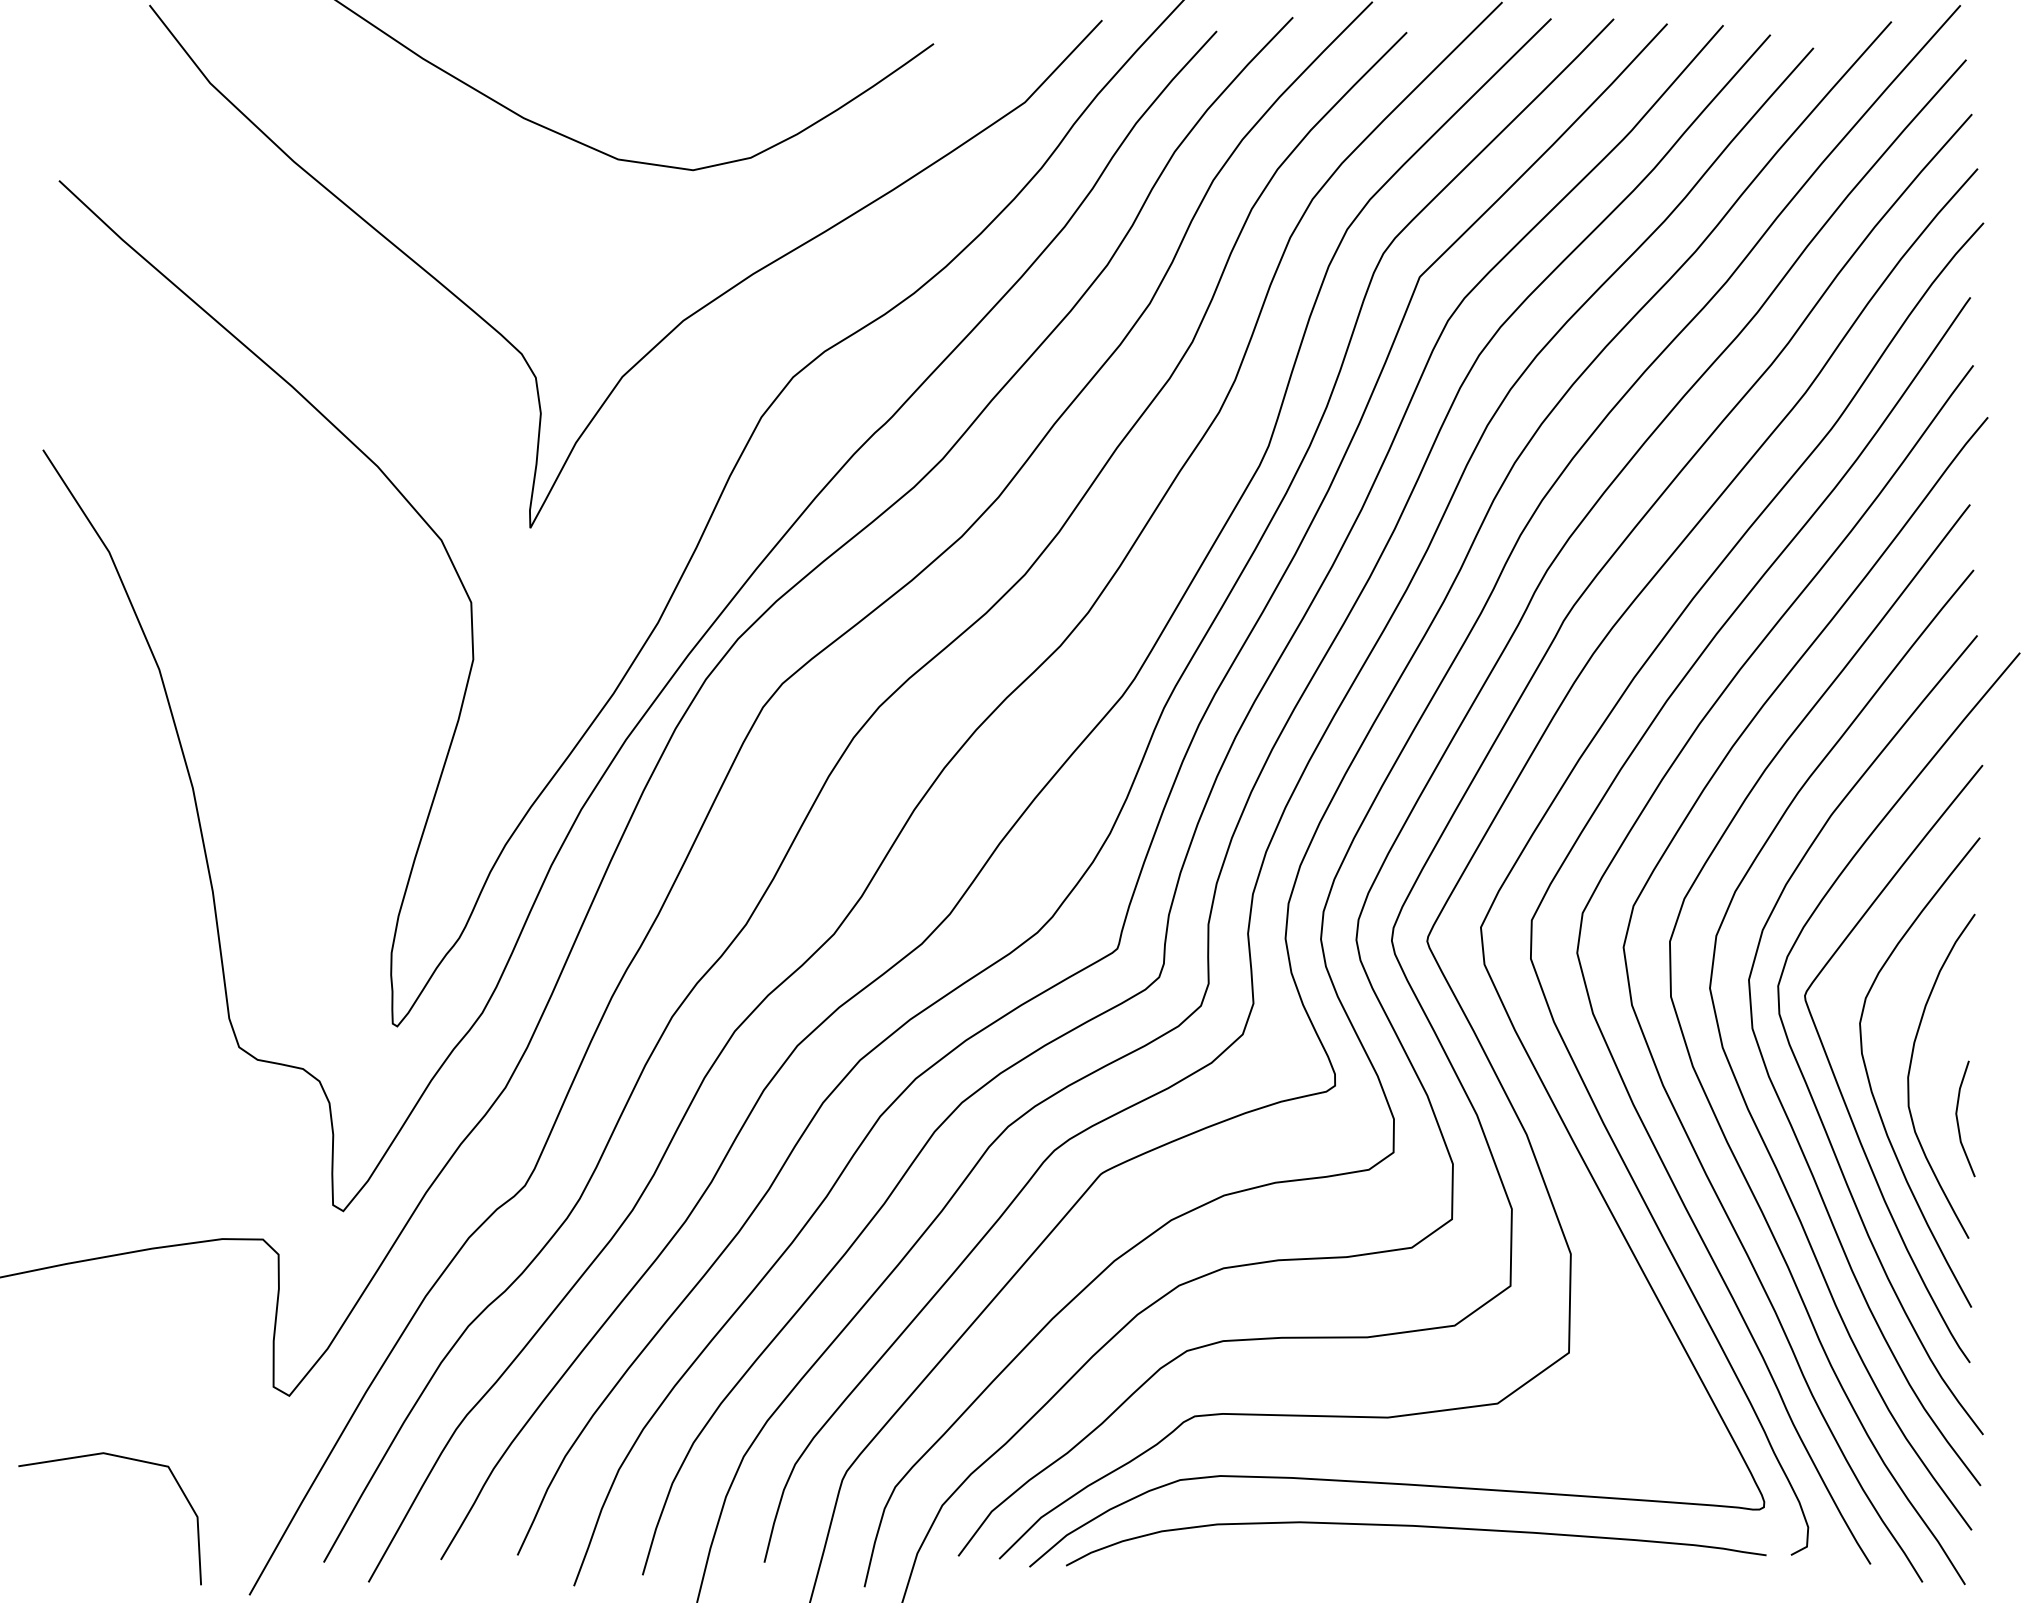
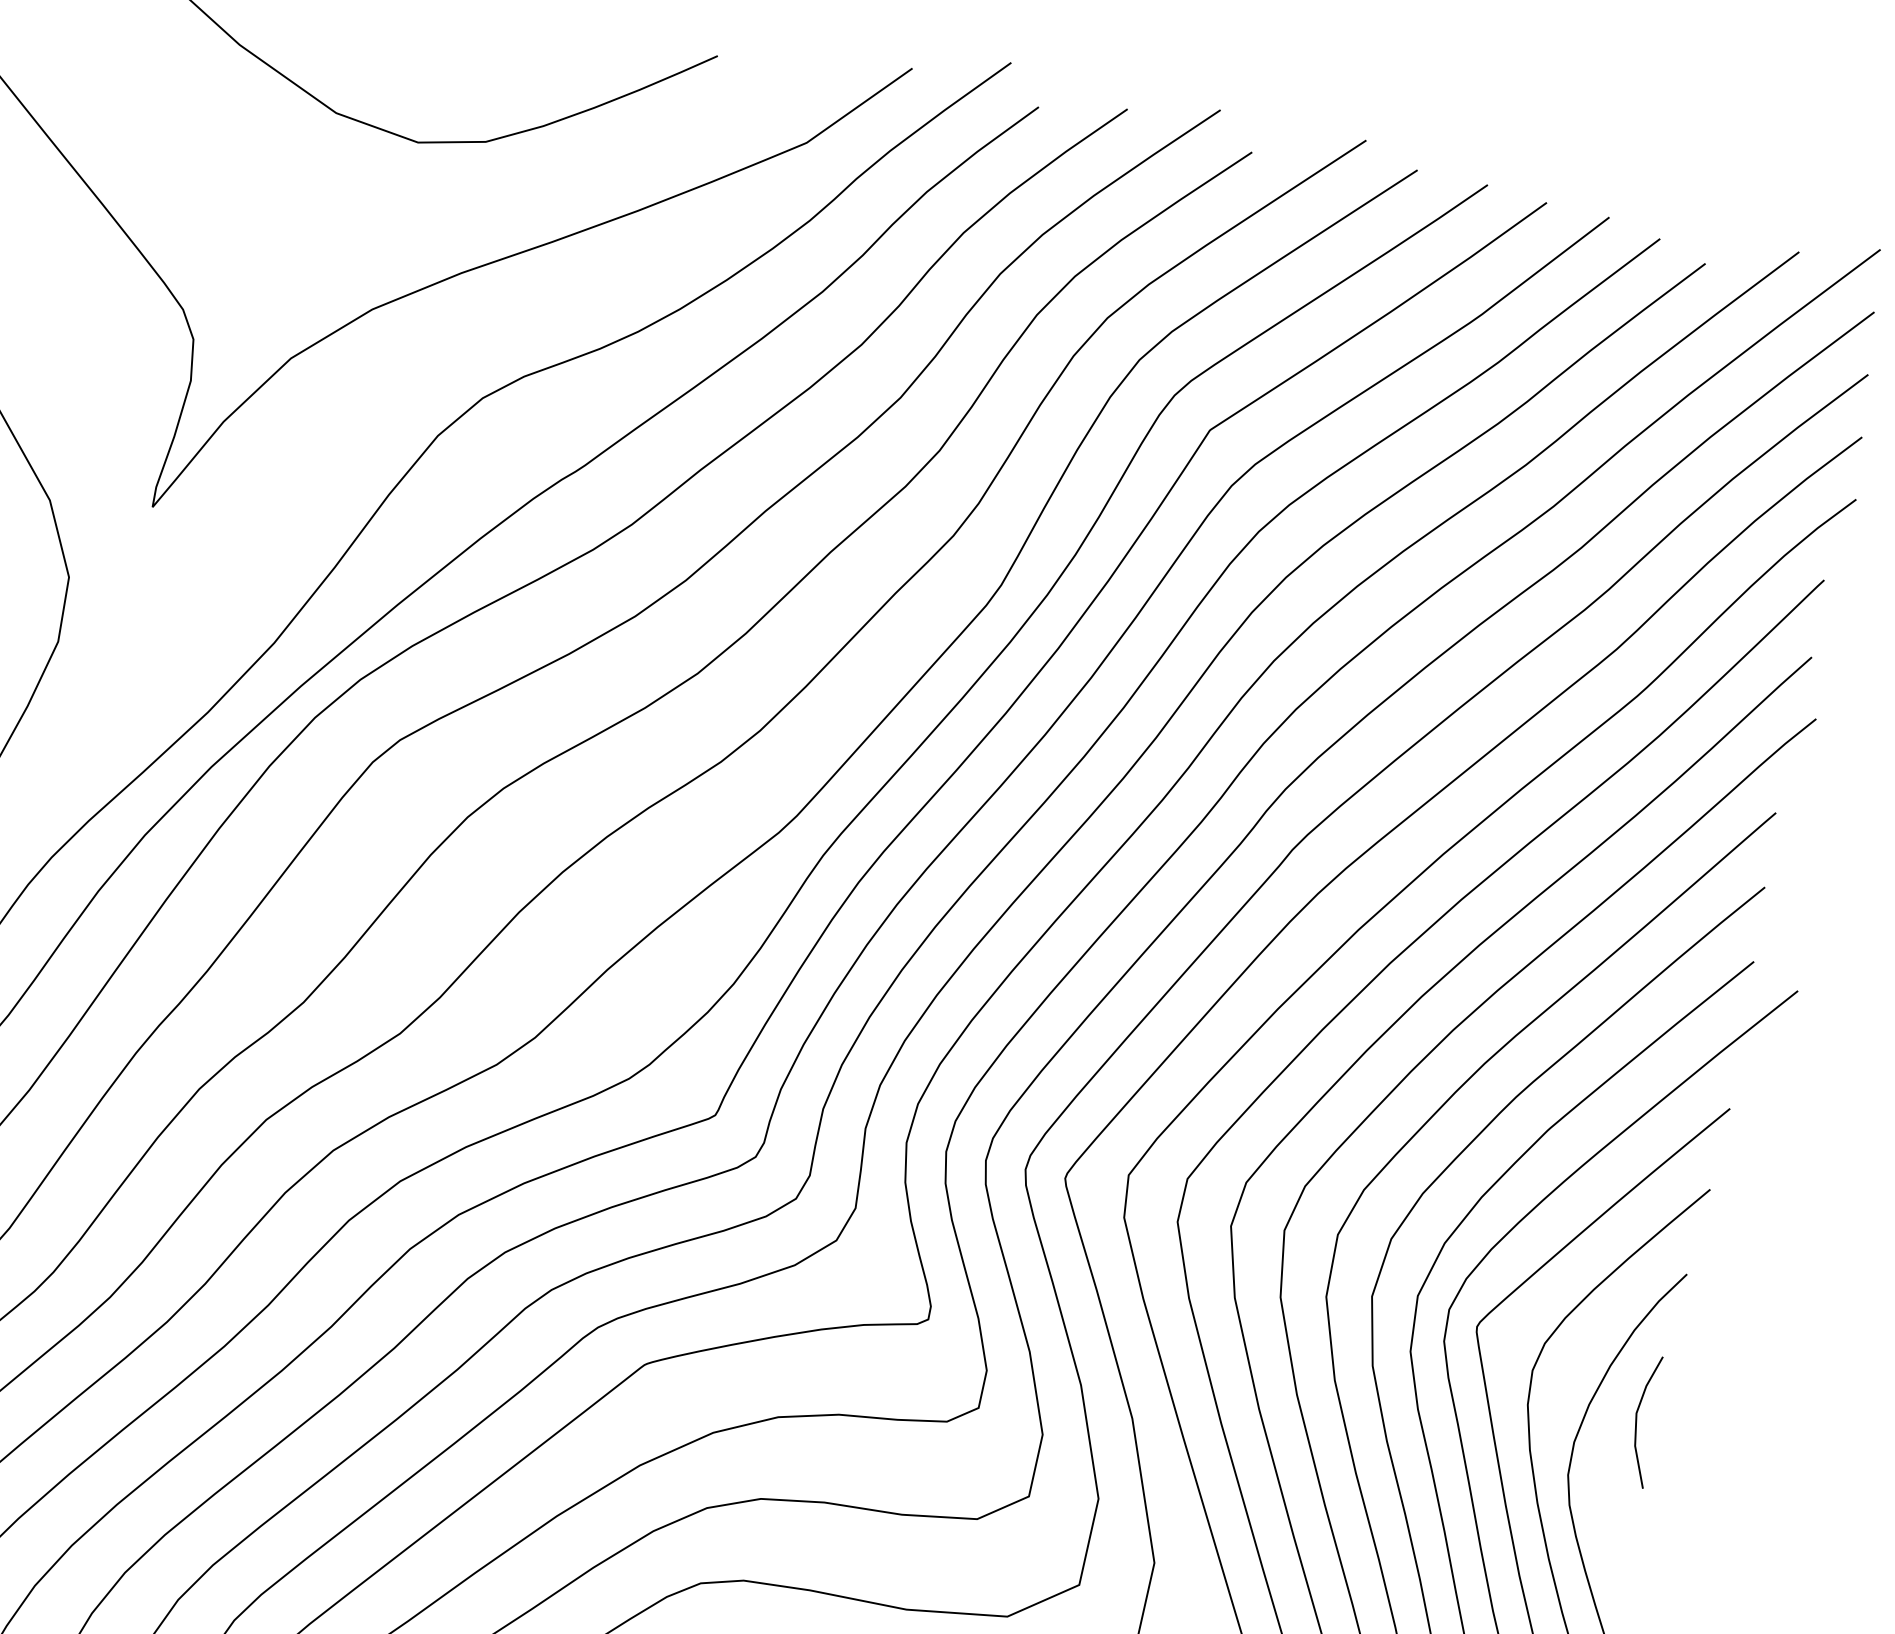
line: (1958, 1119) -> (1637, 1420), moved

